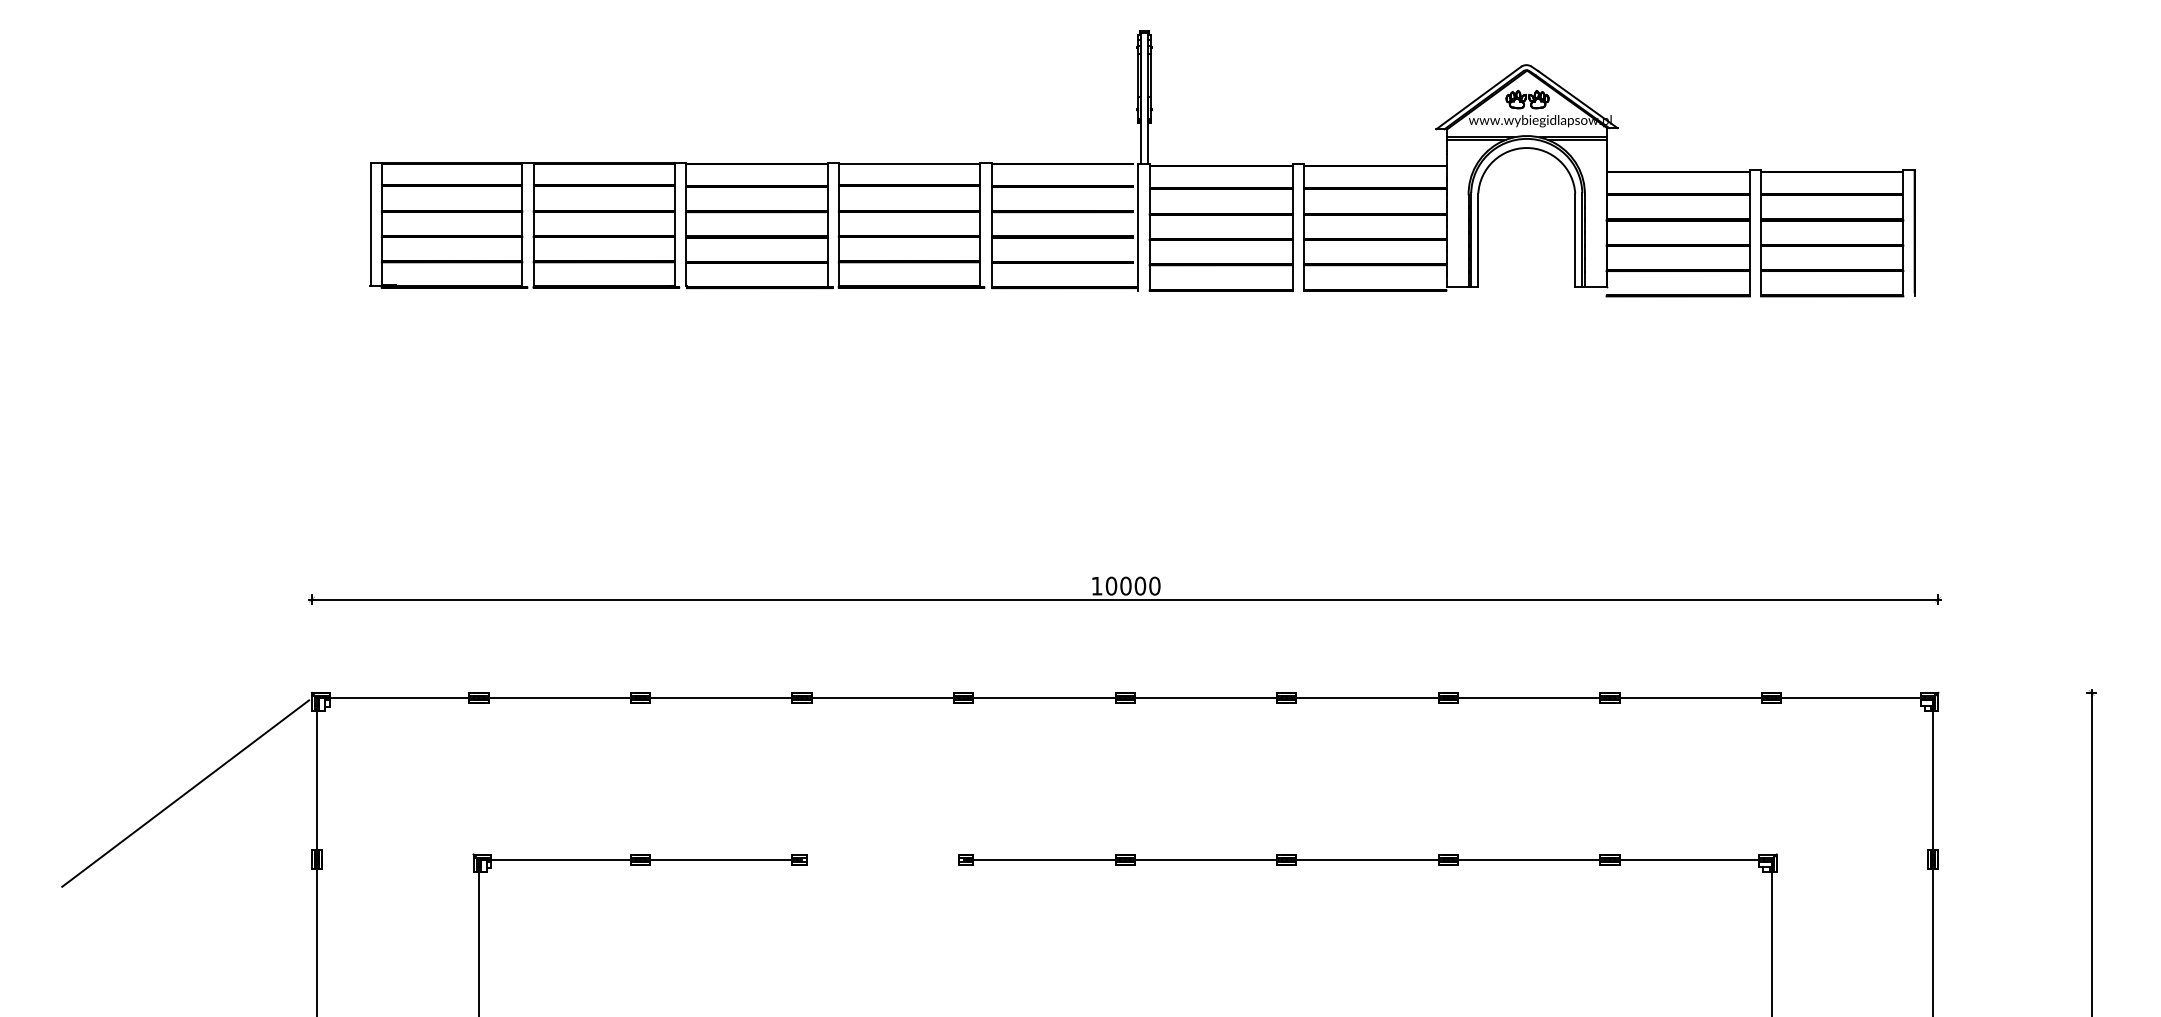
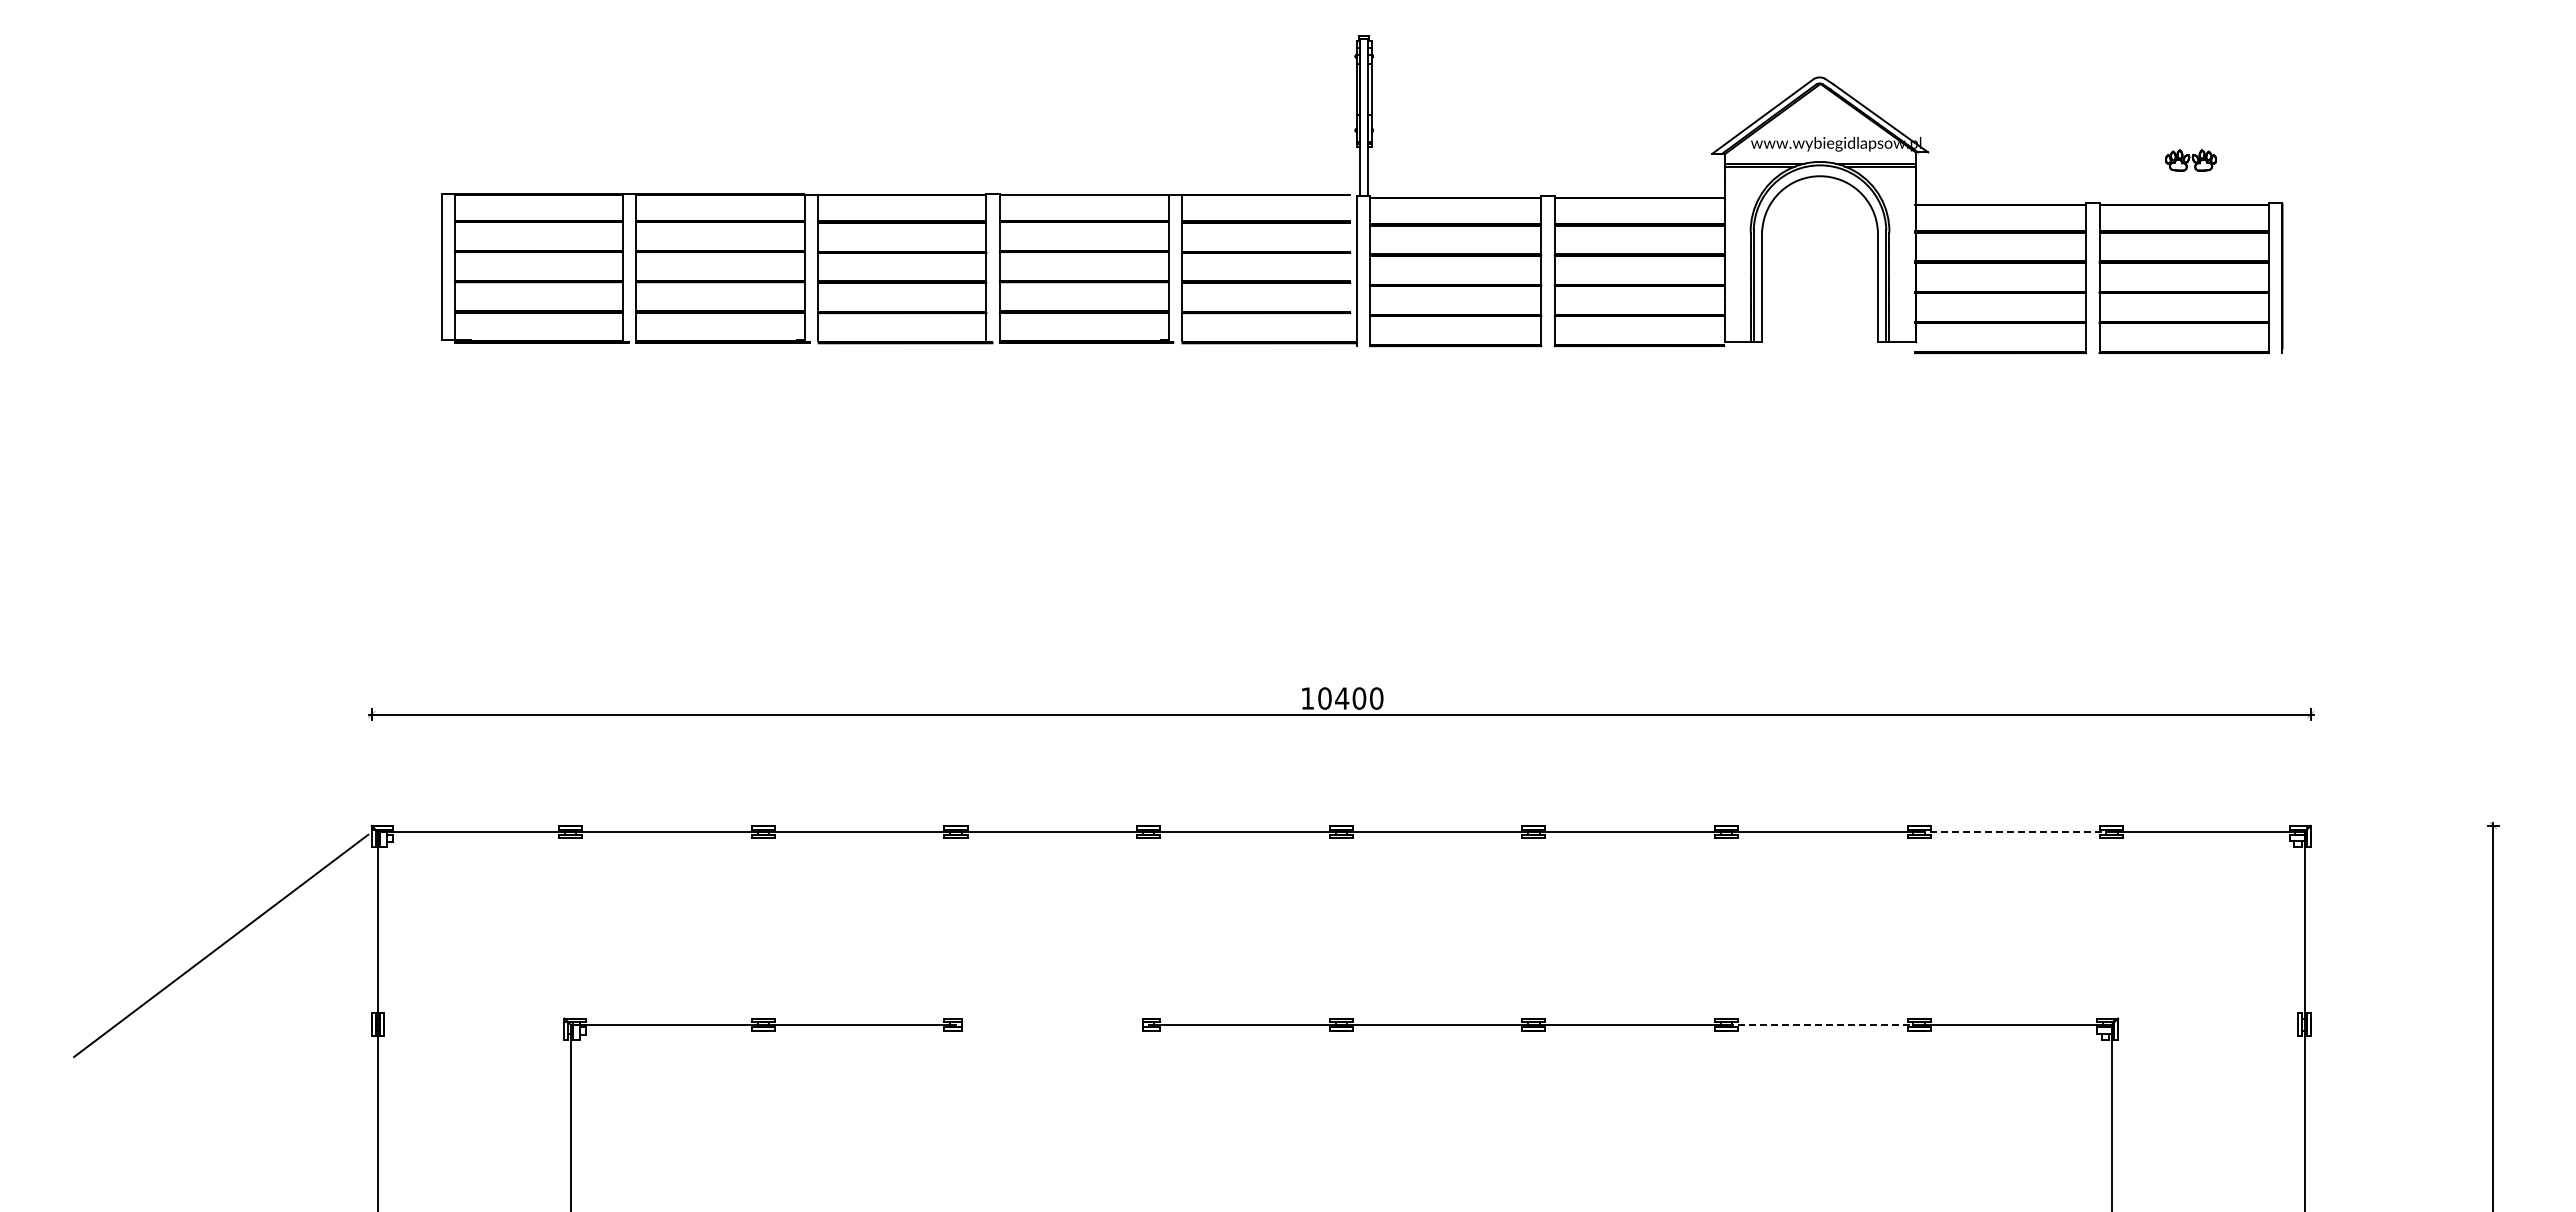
part: (1527, 99) -> (2190, 160), moved
text: (1126, 586) -> (1342, 698), 10000 -> 10400
line: (1691, 698) -> (2016, 832), solid -> dashed
line: (1529, 859) -> (1823, 1024), solid -> dashed

